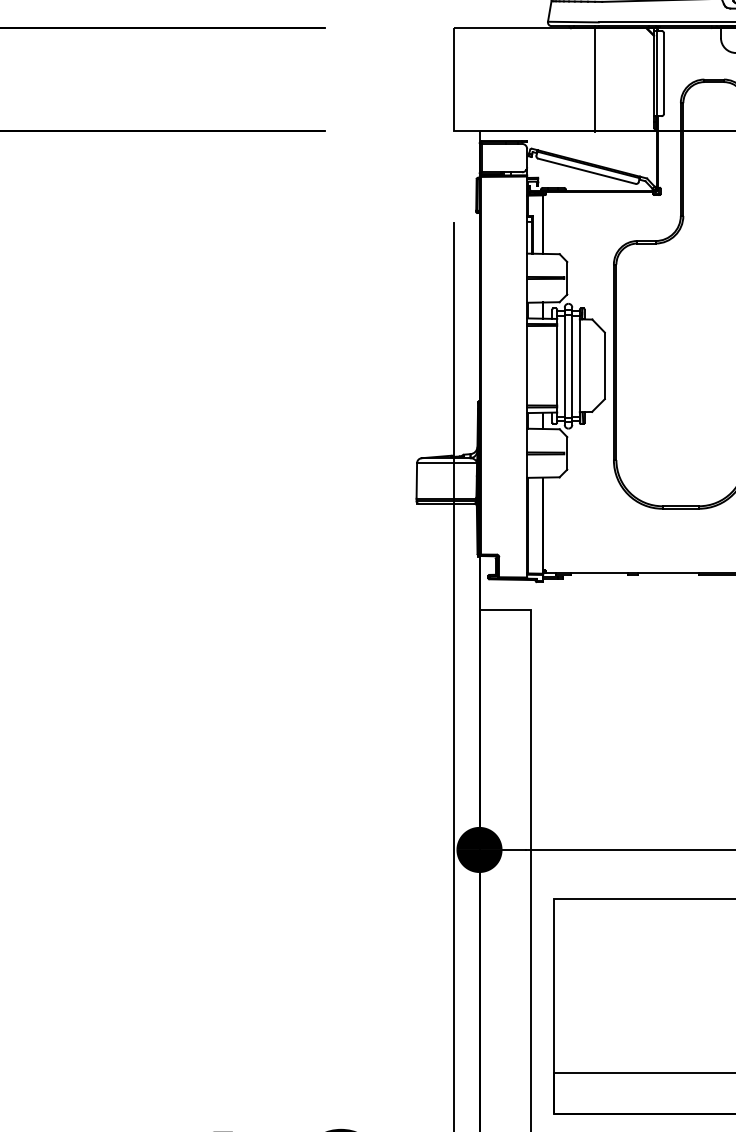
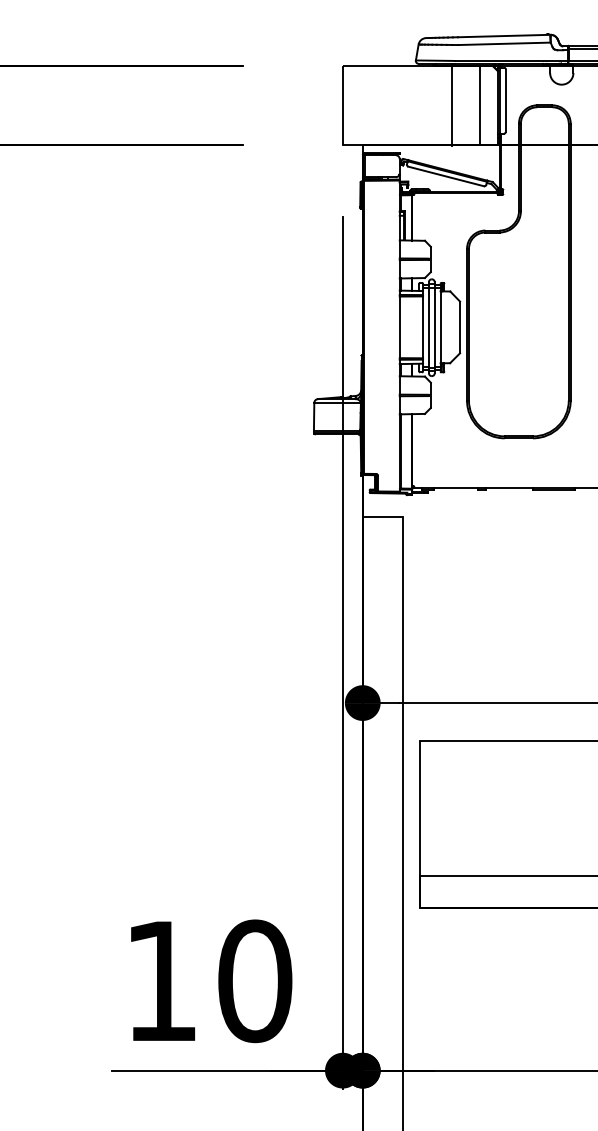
line: (631, 79) -> (480, 105), added

